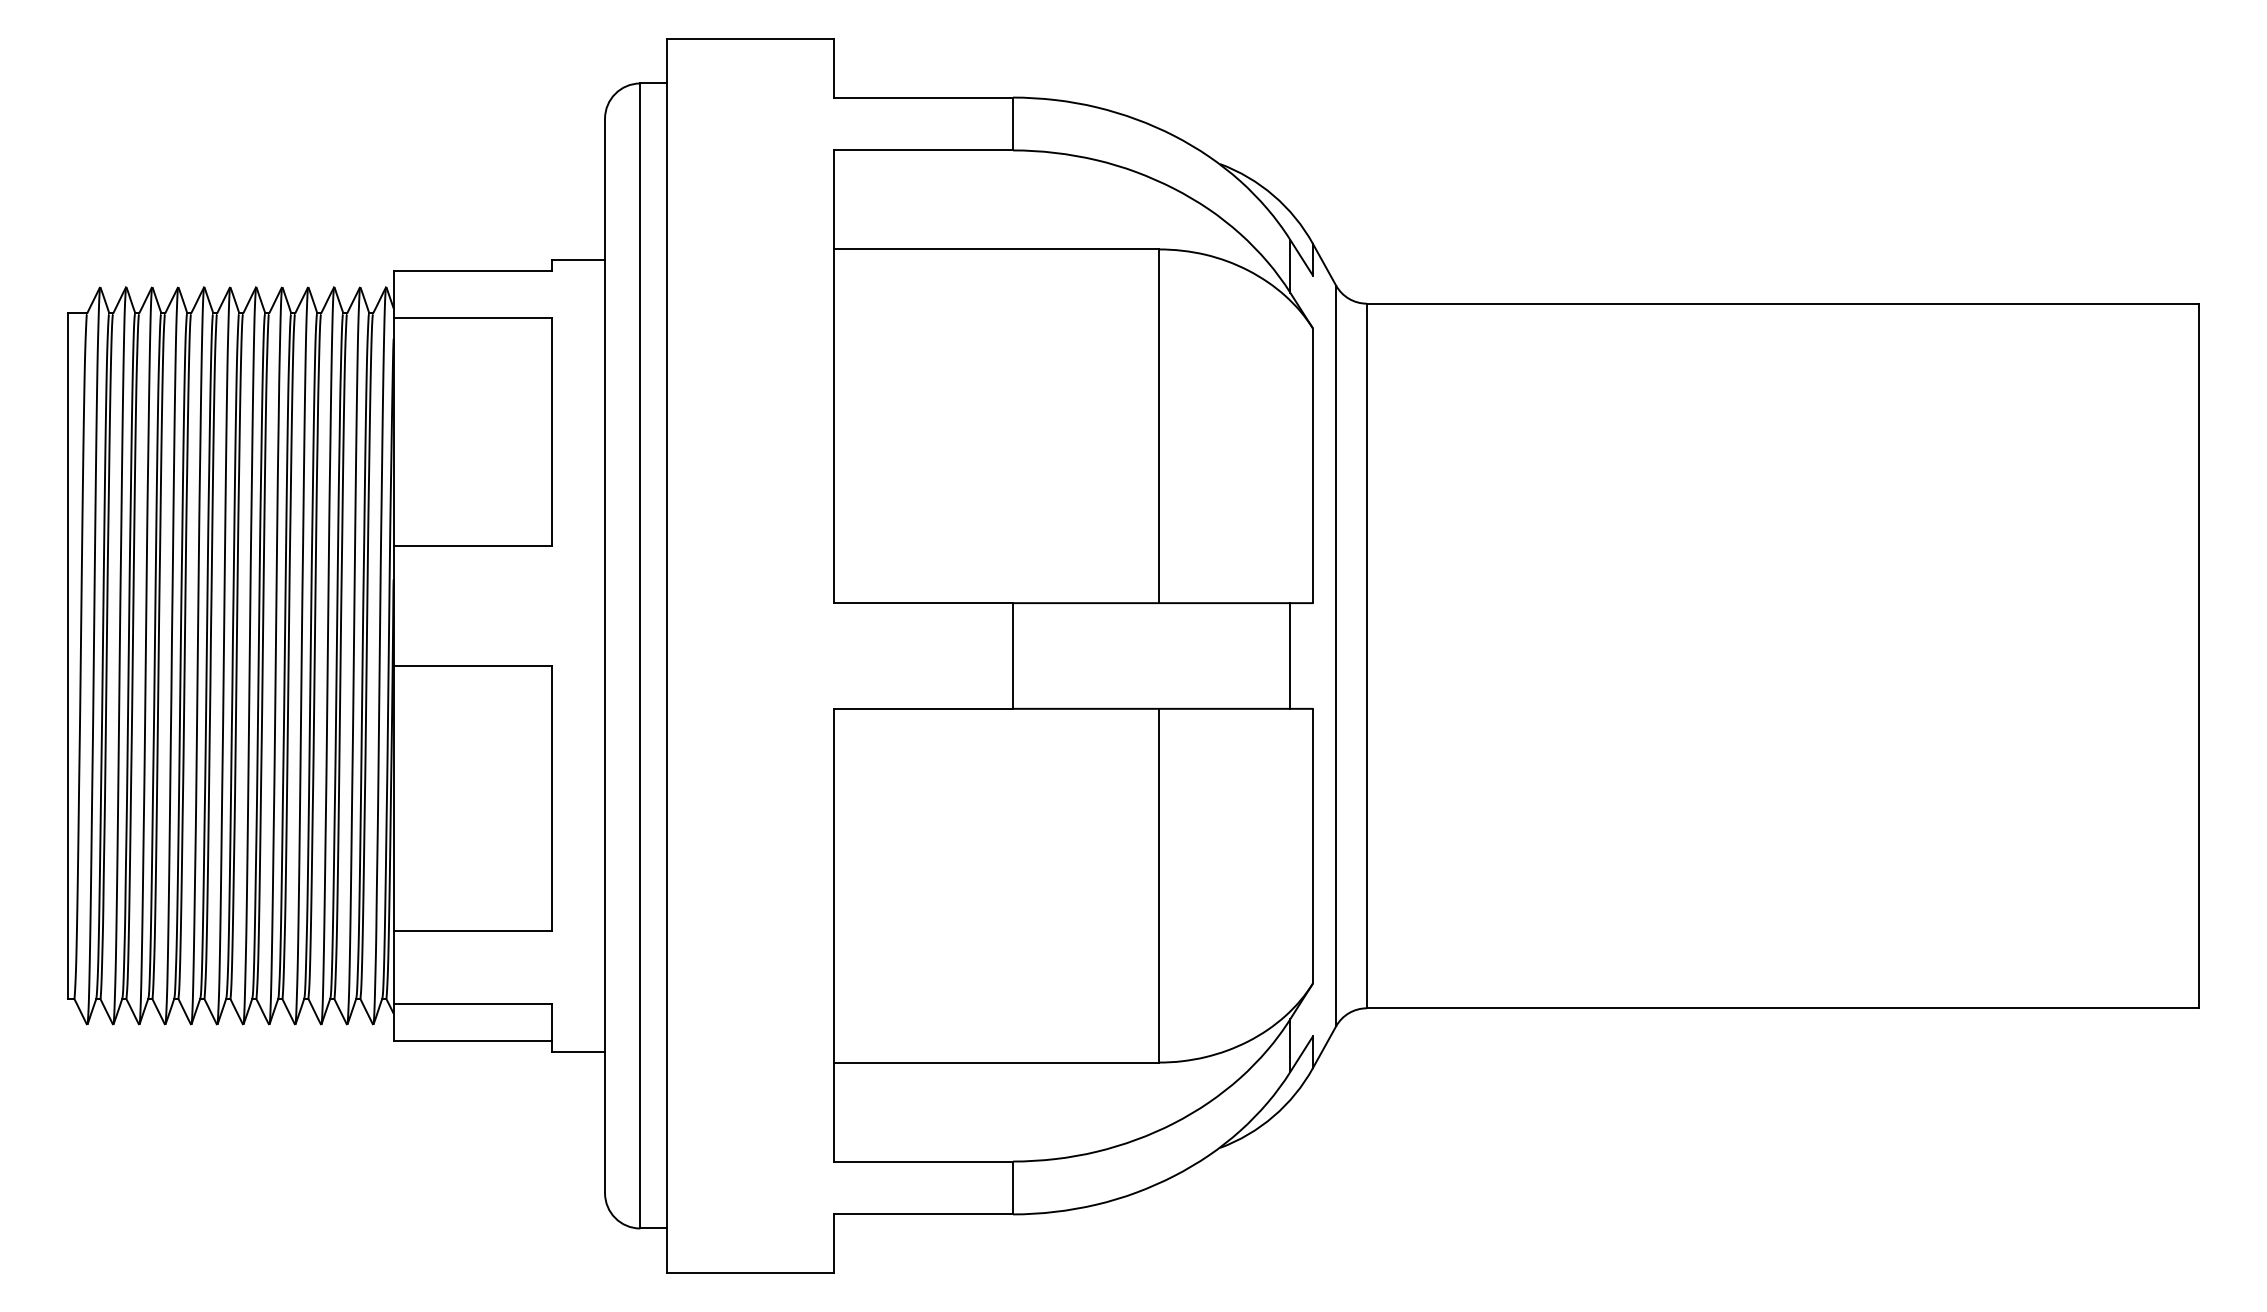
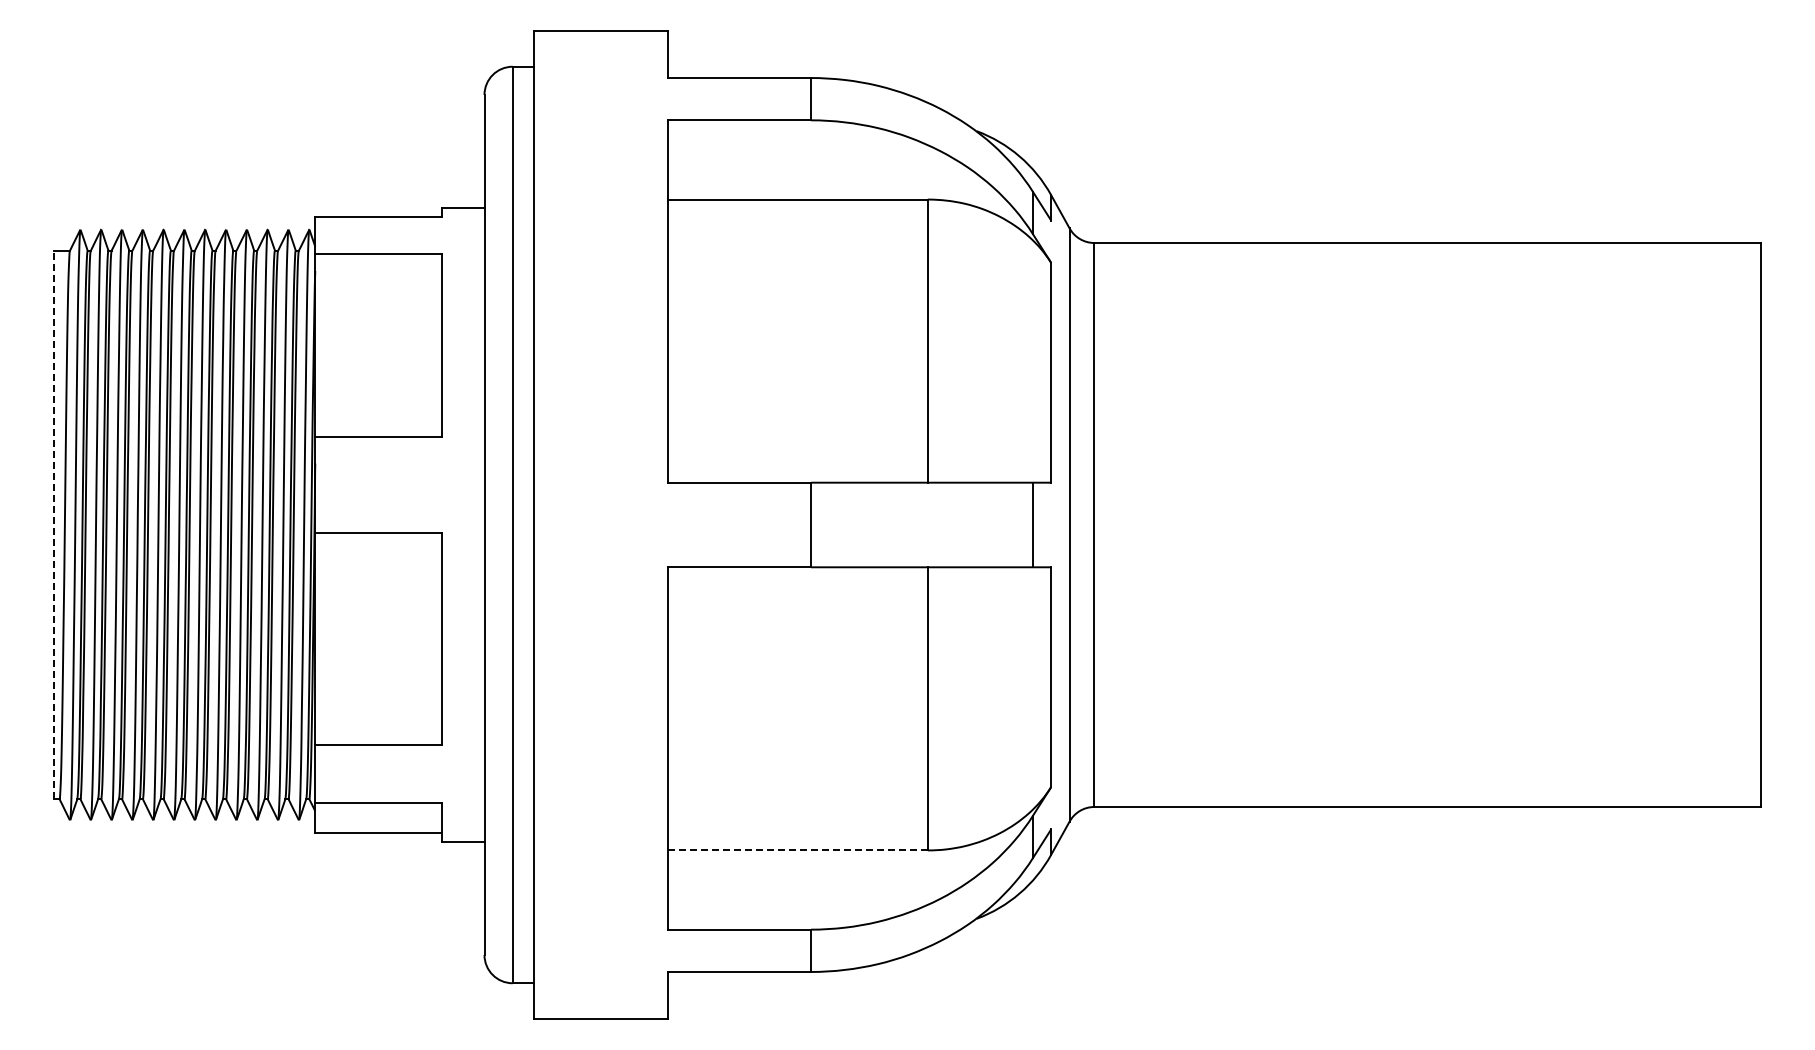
line: (67, 655) -> (54, 524), solid -> dashed
line: (997, 1062) -> (798, 850), solid -> dashed

